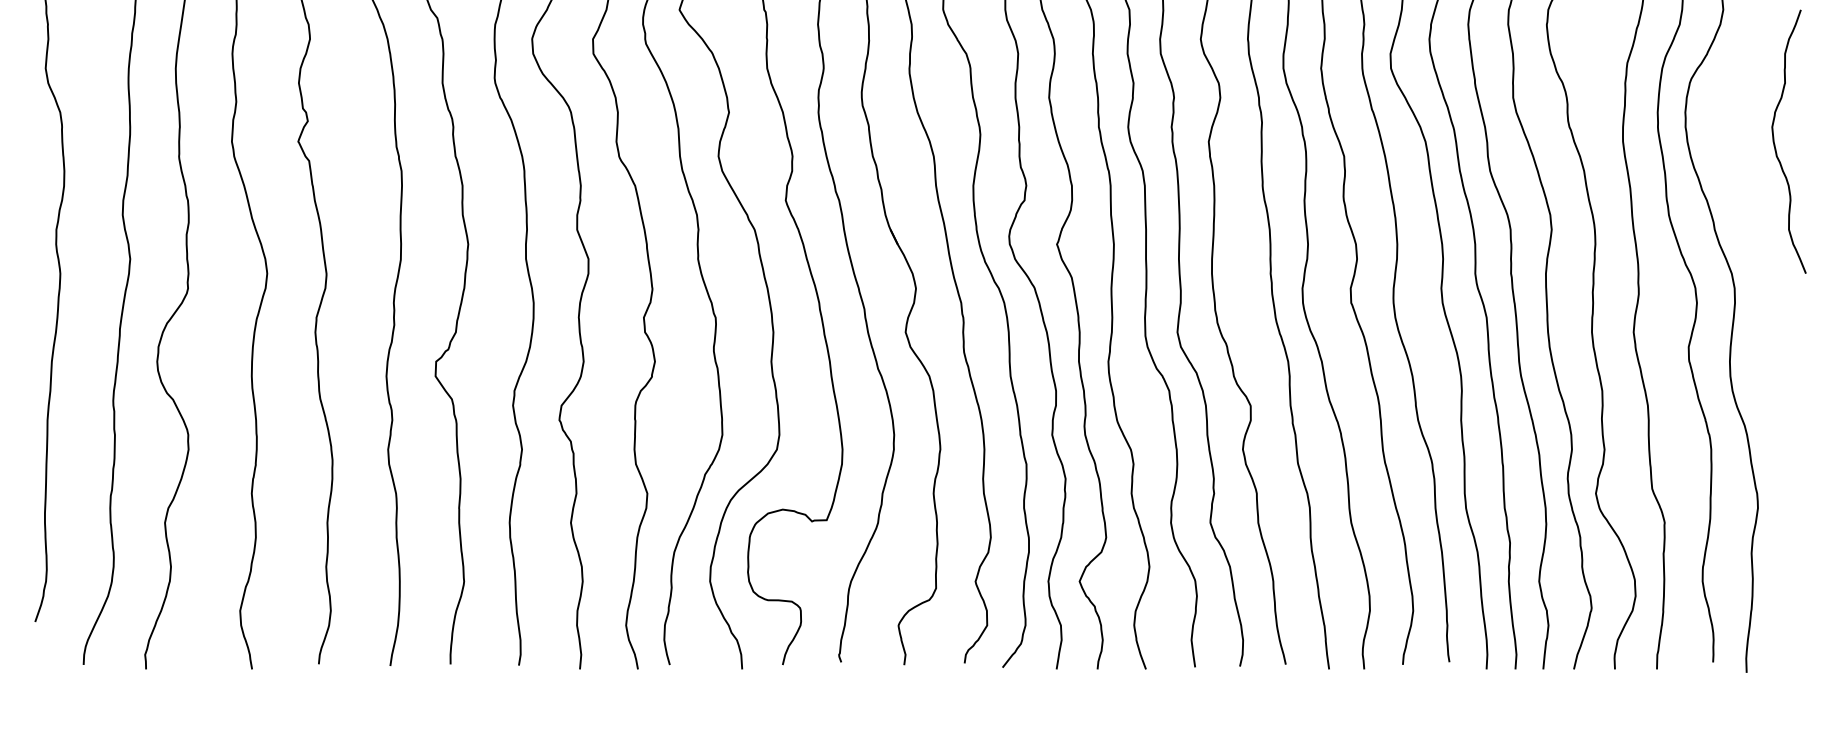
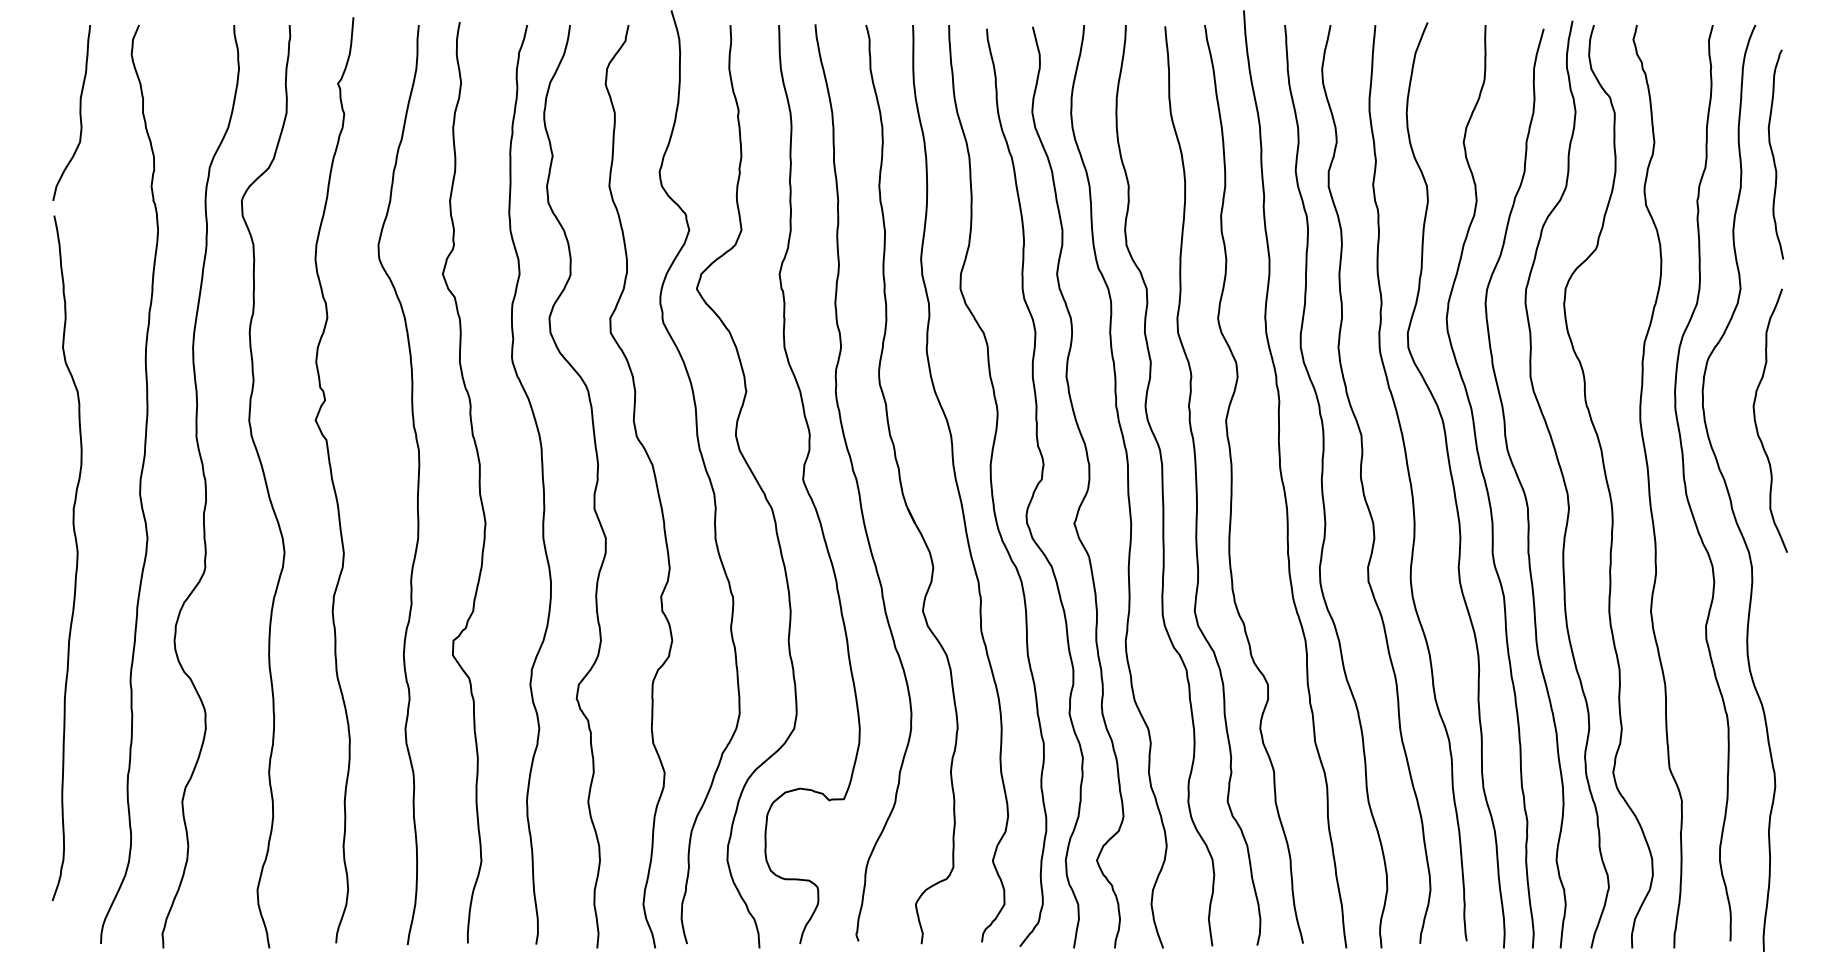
curve: (1775, 142) -> (1756, 421), moved

